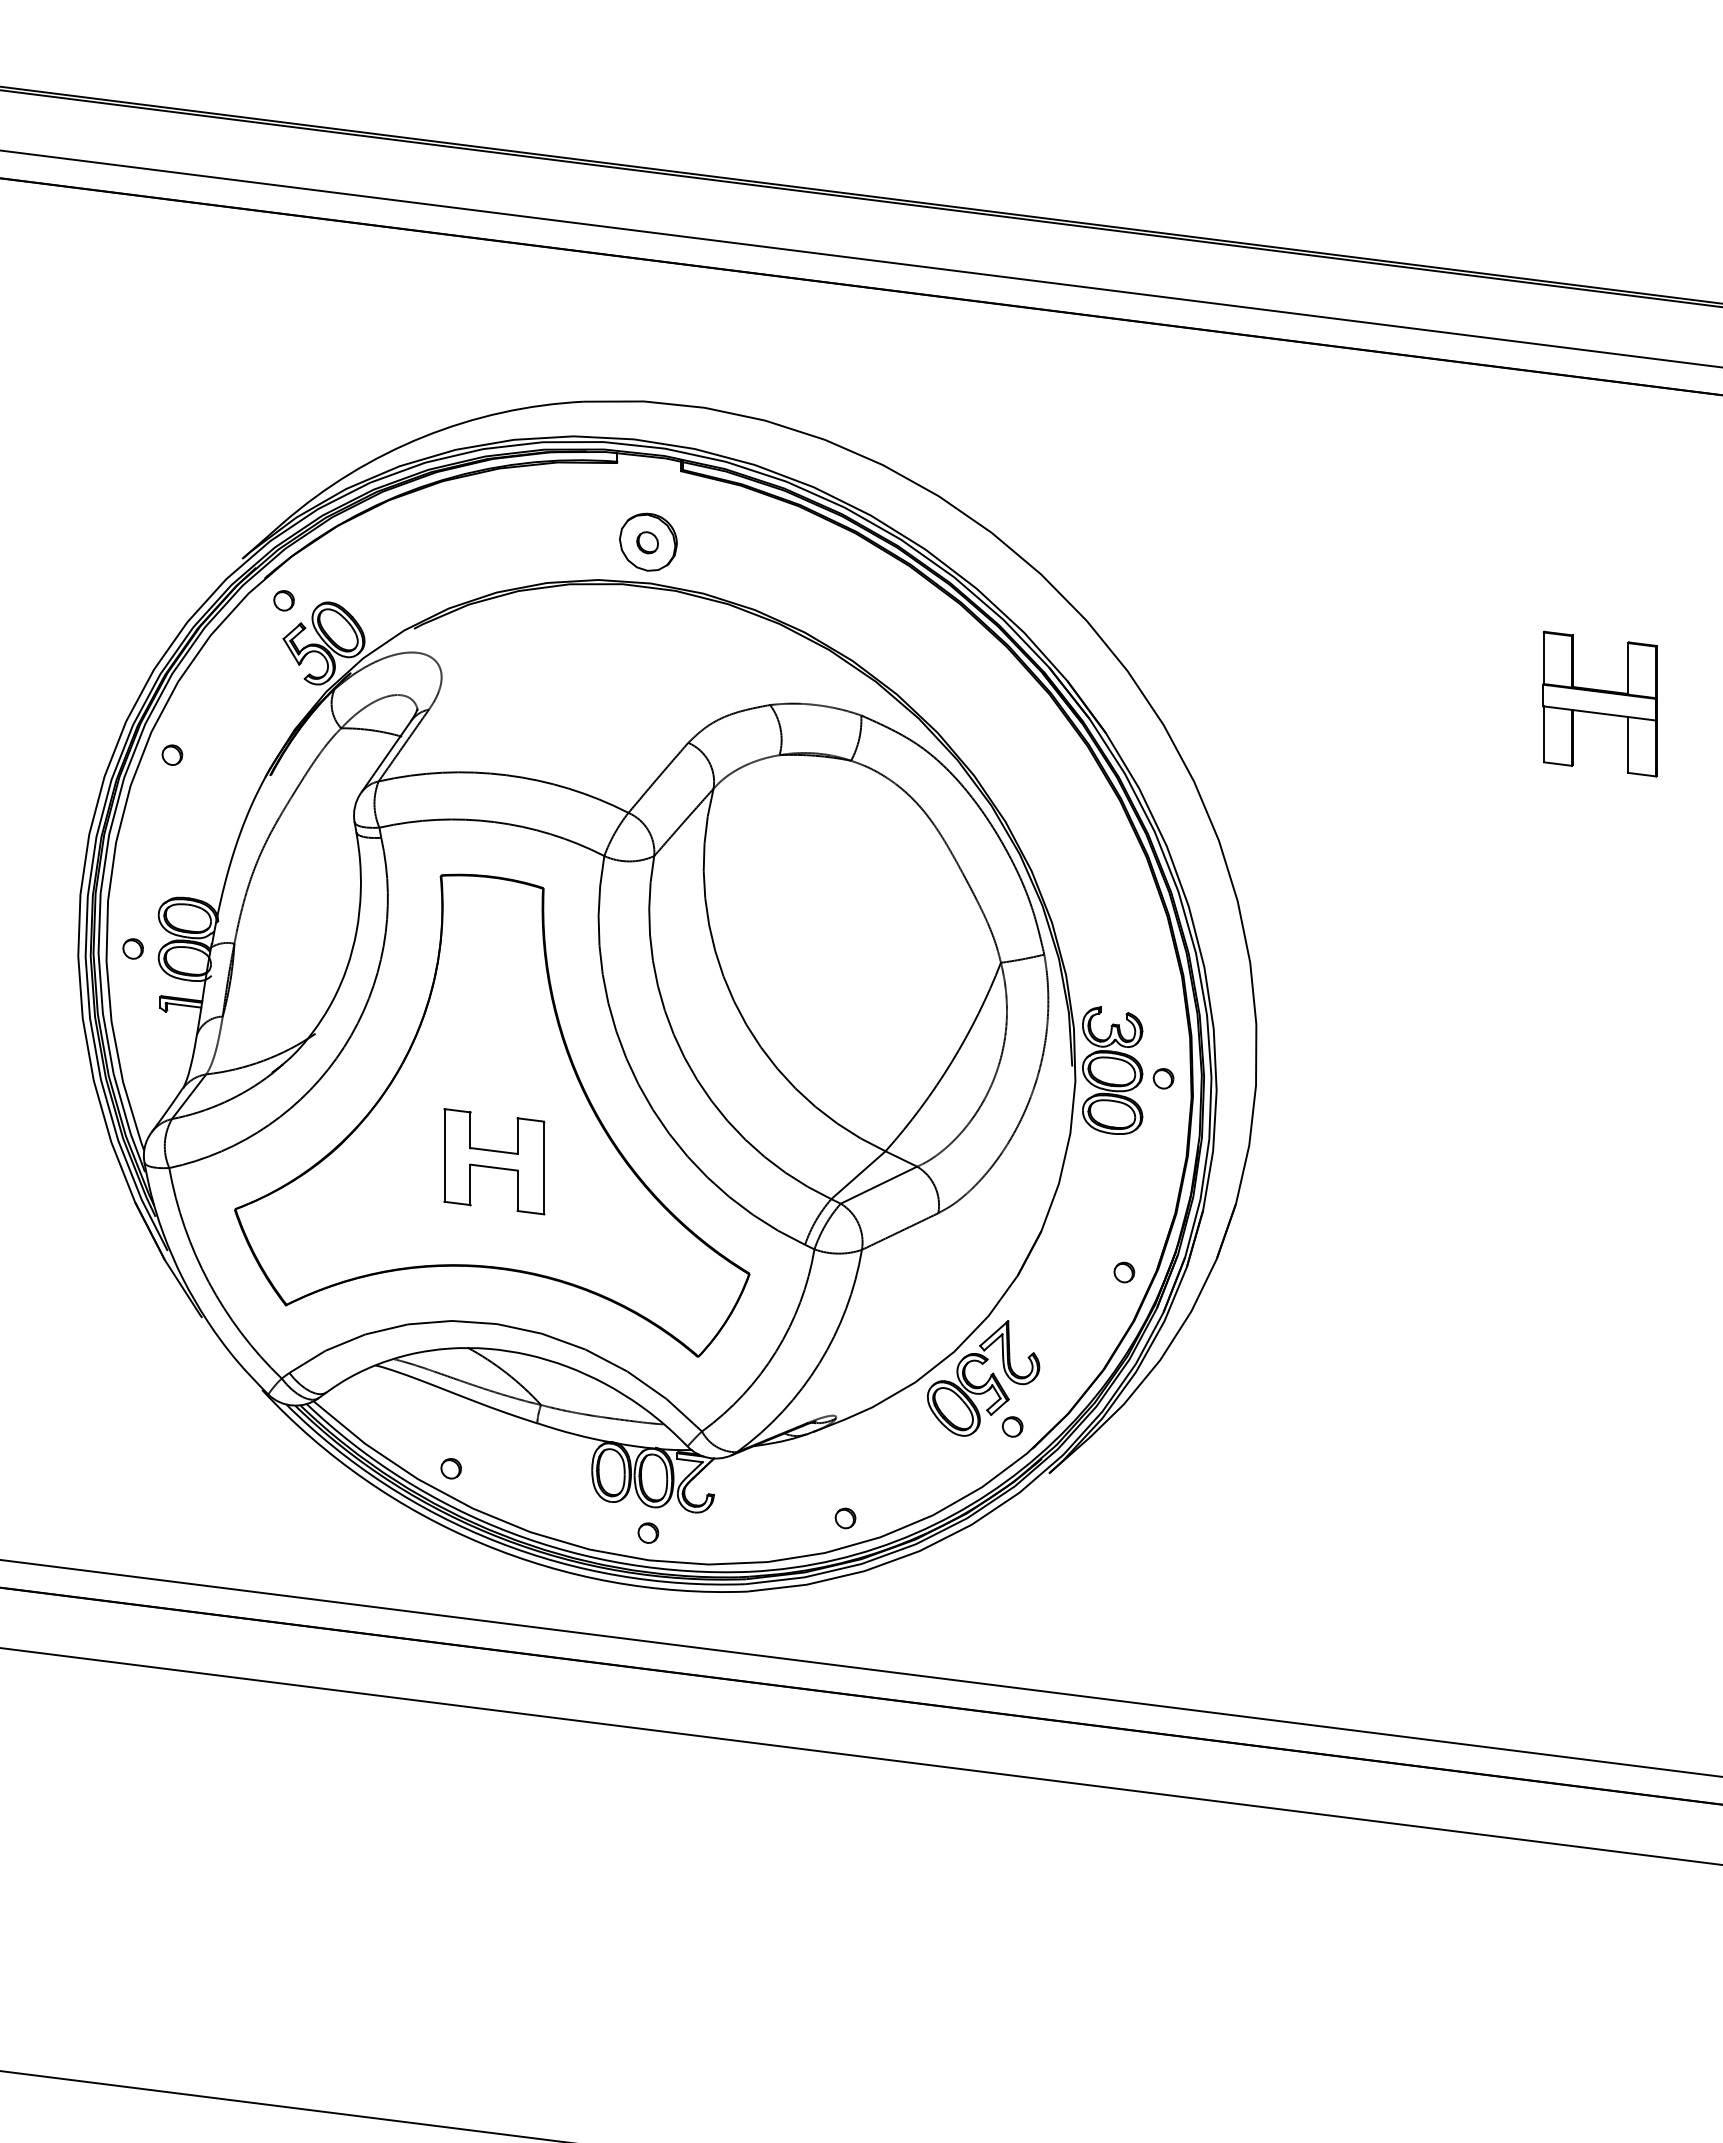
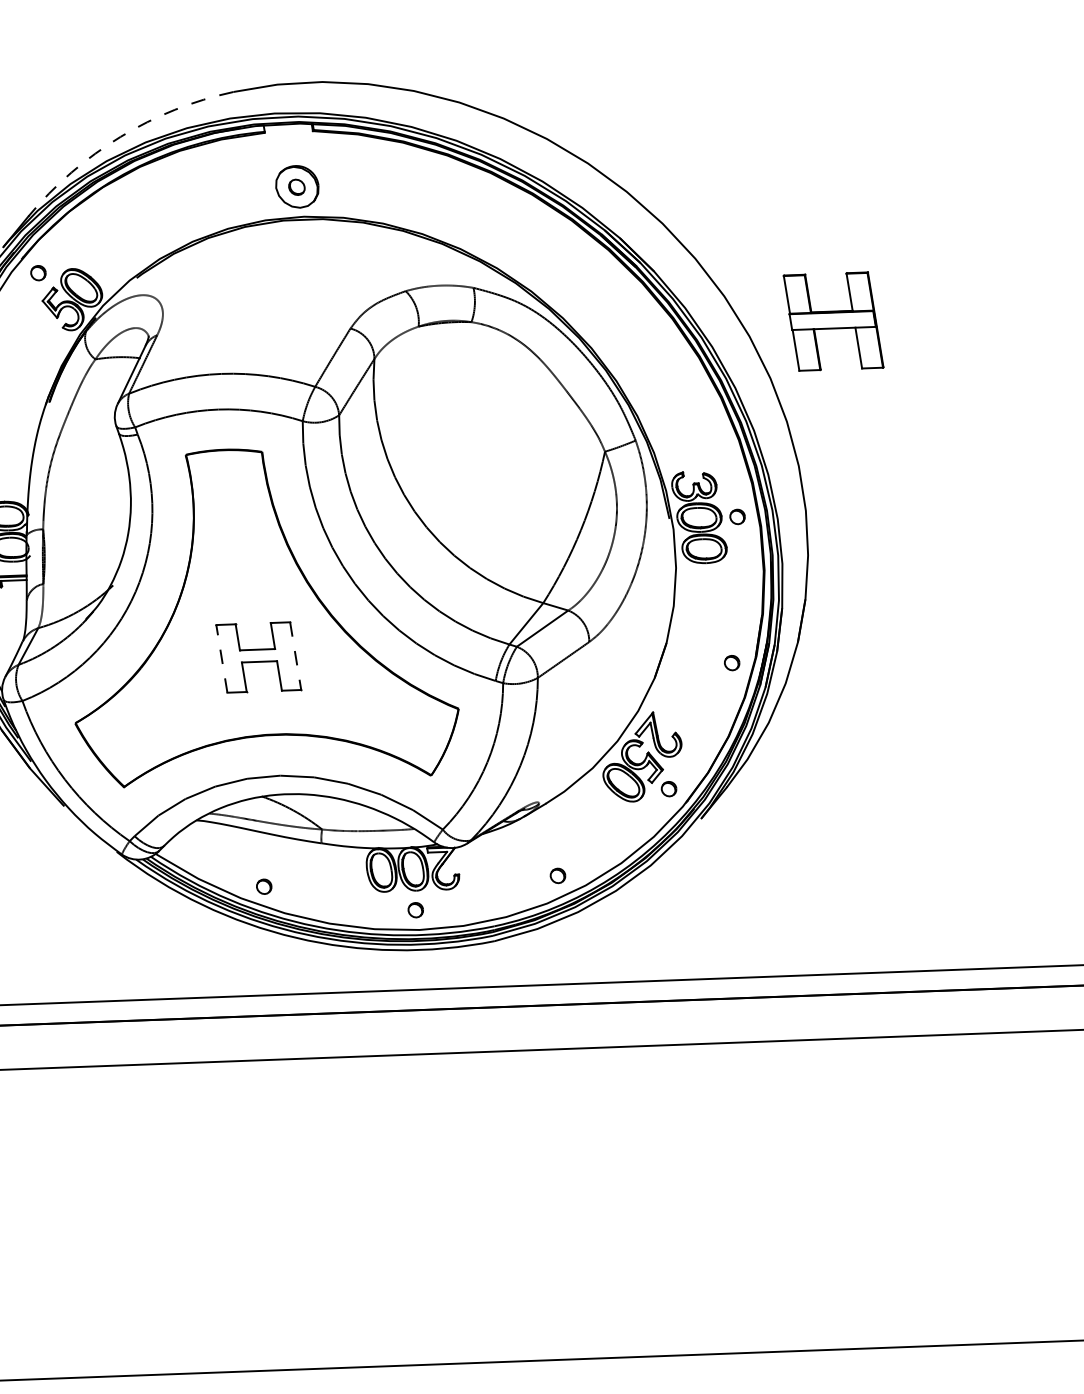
arc: (423, 436) -> (120, 136), solid -> dashed
part: (1599, 703) -> (832, 321), moved
line: (444, 1154) -> (221, 658), solid -> dashed
line: (543, 1168) -> (295, 656), solid -> dashed

